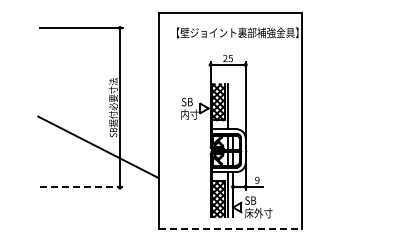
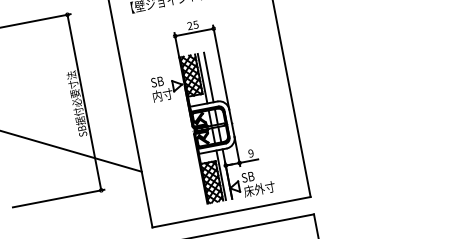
line: (233, 106) -> (209, 77), added
line: (81, 187) -> (58, 198), dashed -> solid
line: (230, 228) -> (231, 212), dashed -> solid

